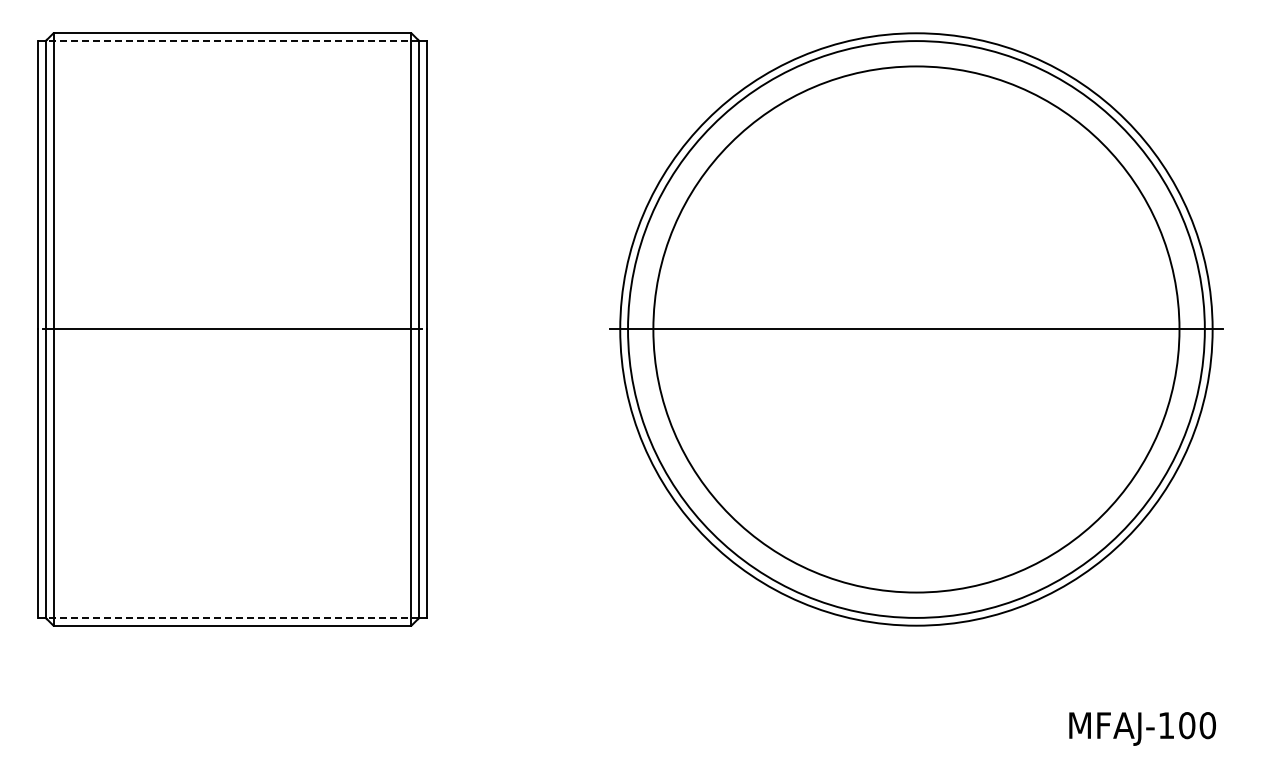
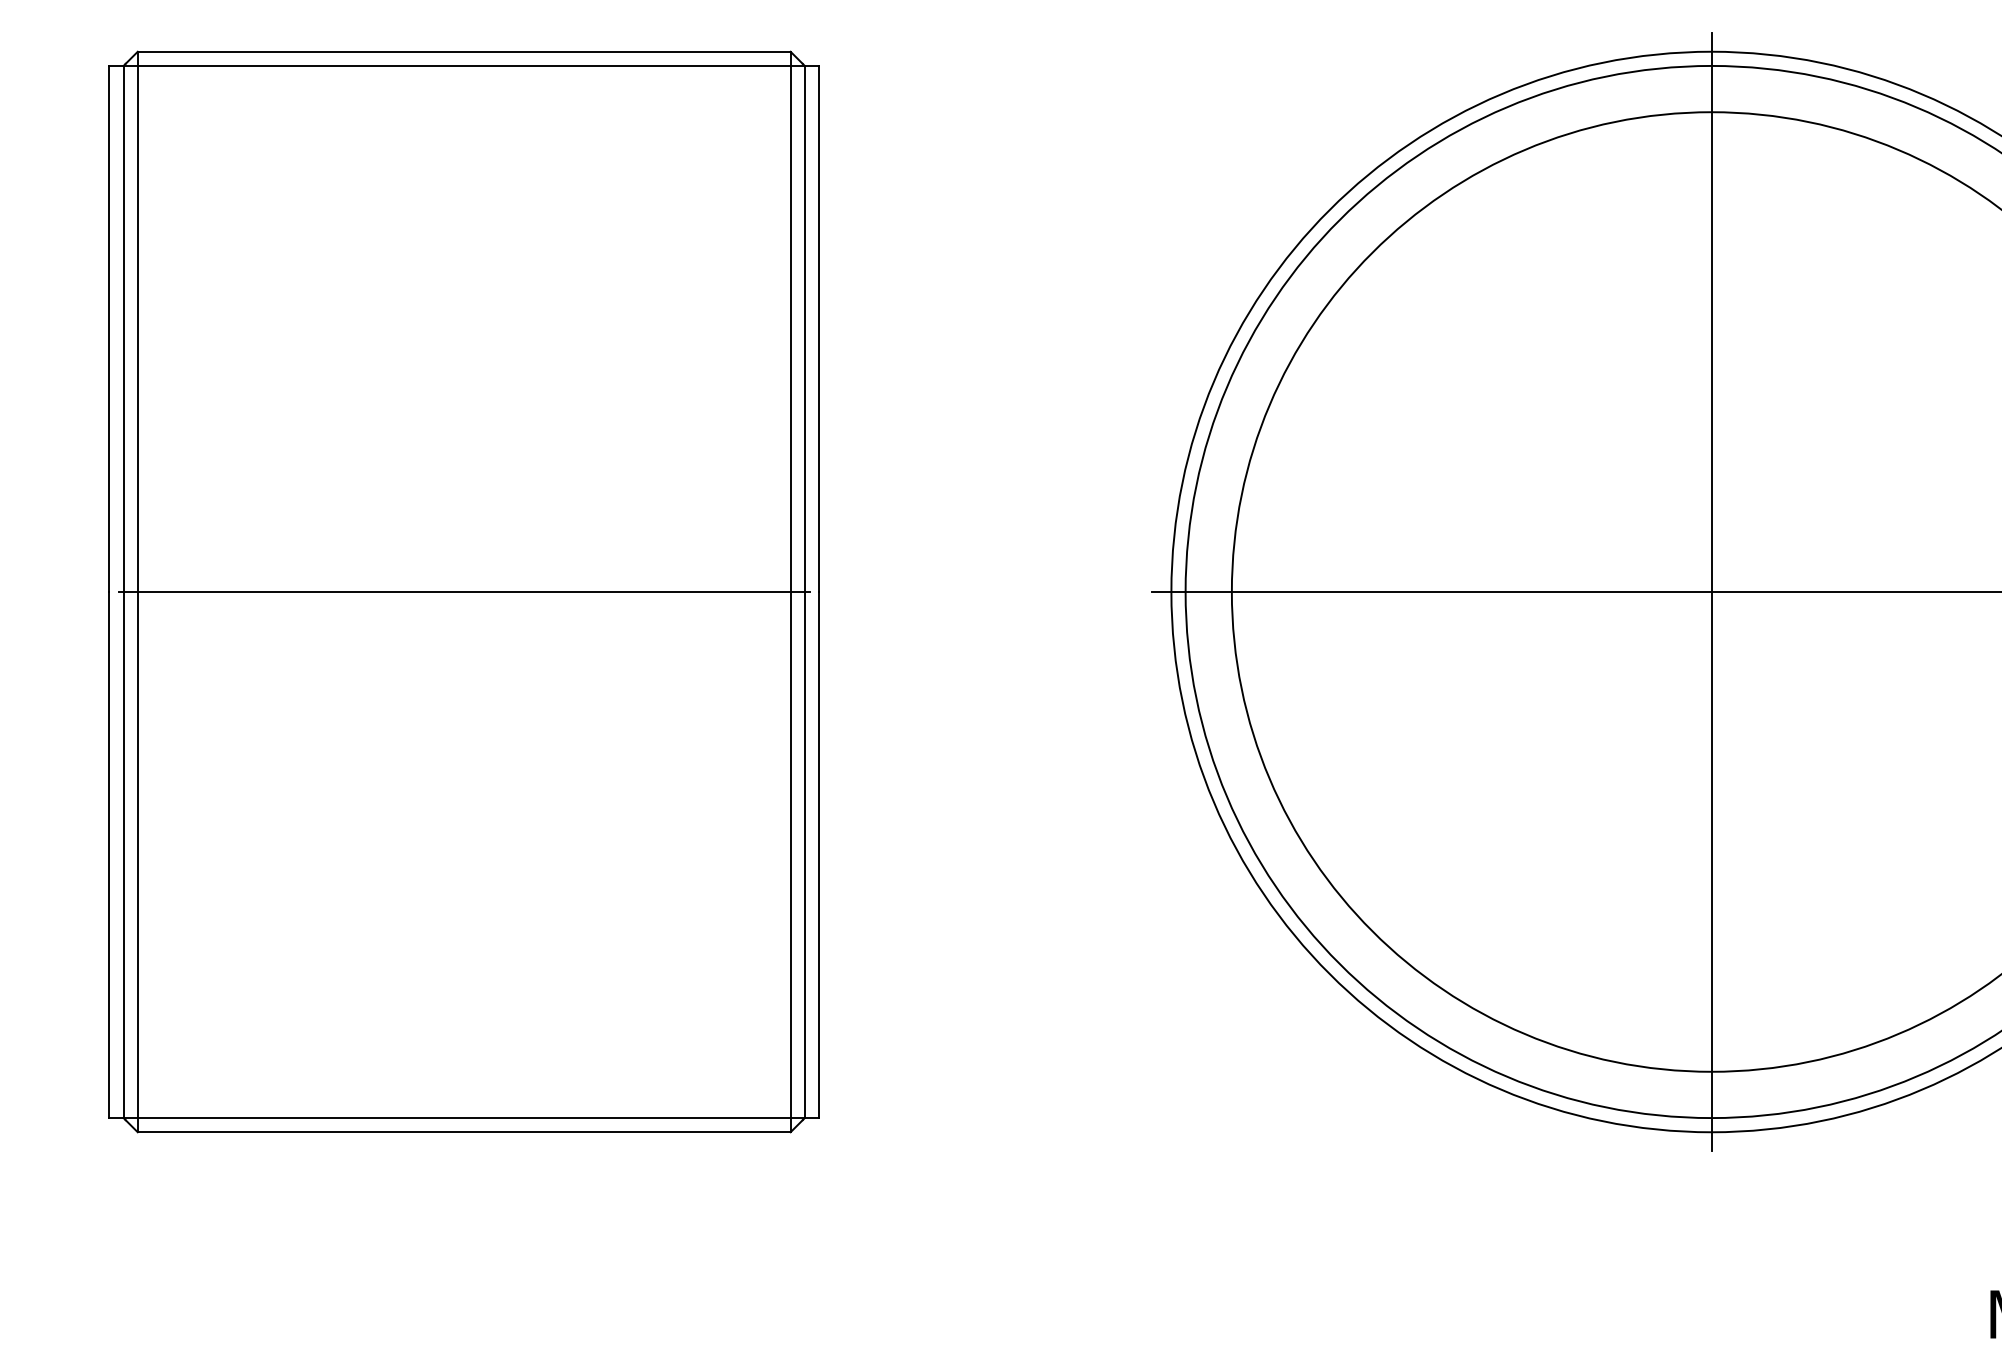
line: (228, 41) -> (456, 66), dashed -> solid
line: (916, 329) -> (1711, 592), added
line: (228, 617) -> (456, 1117), dashed -> solid

